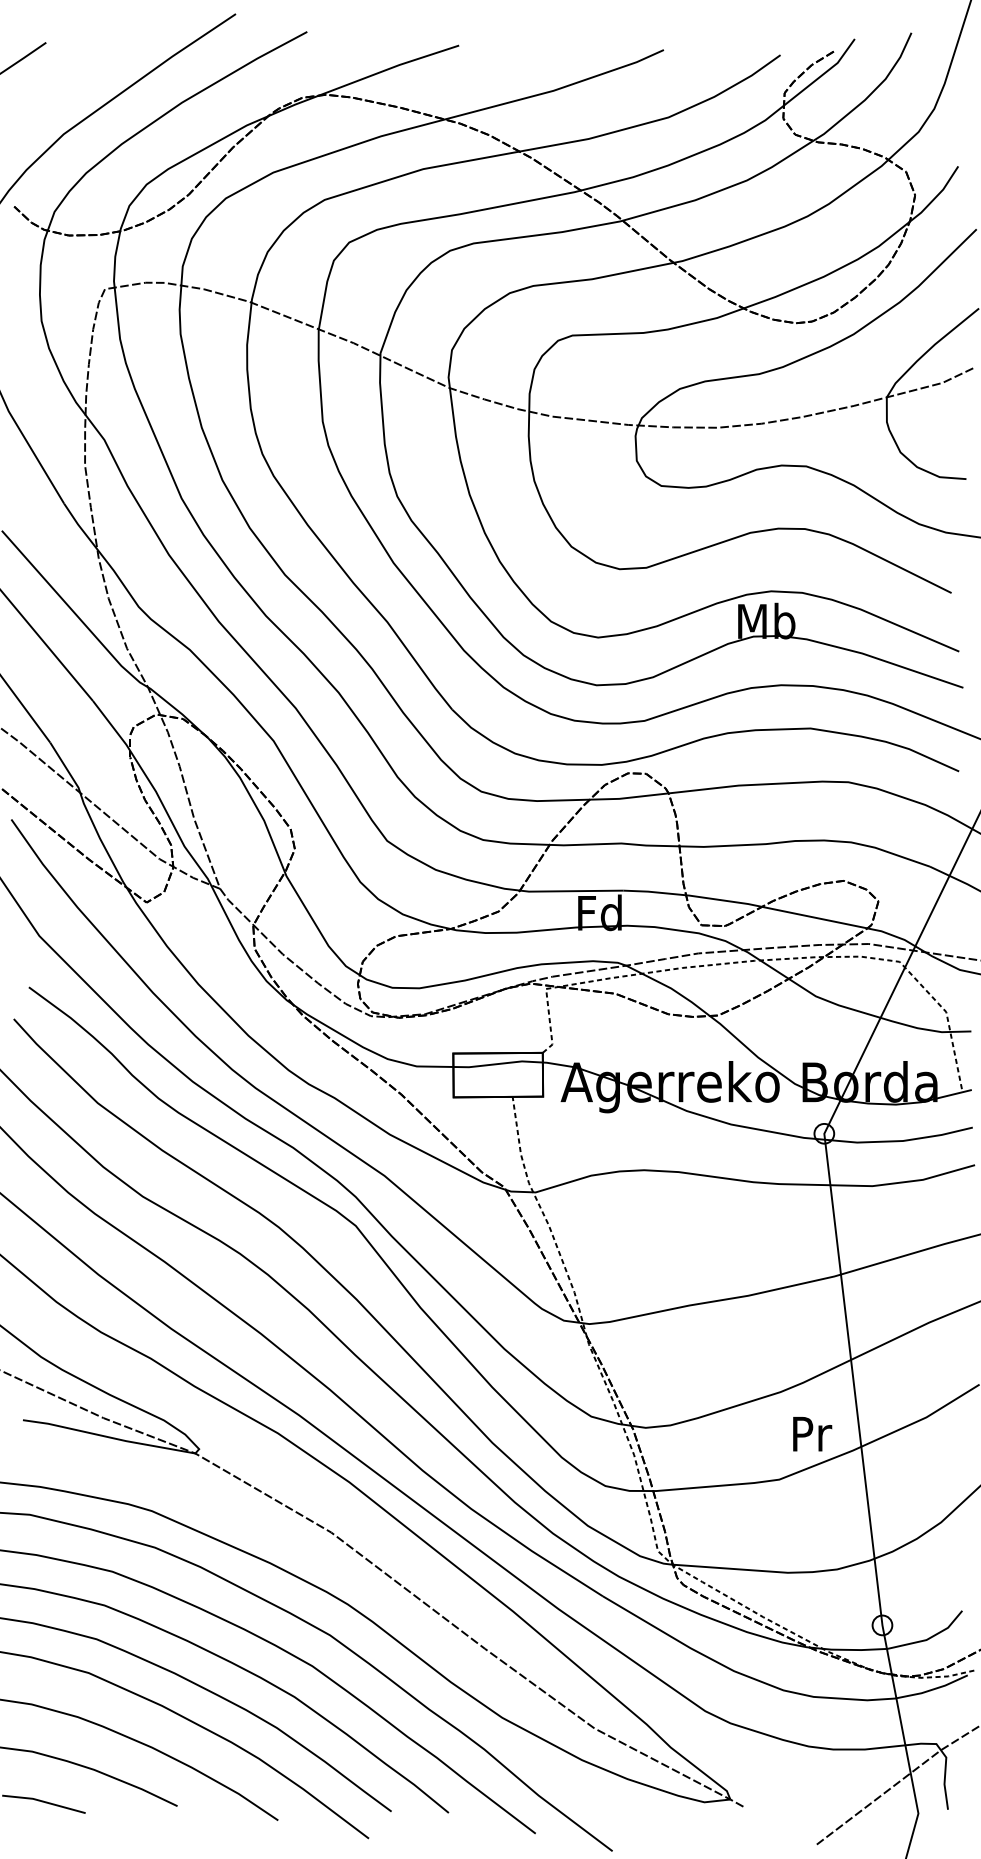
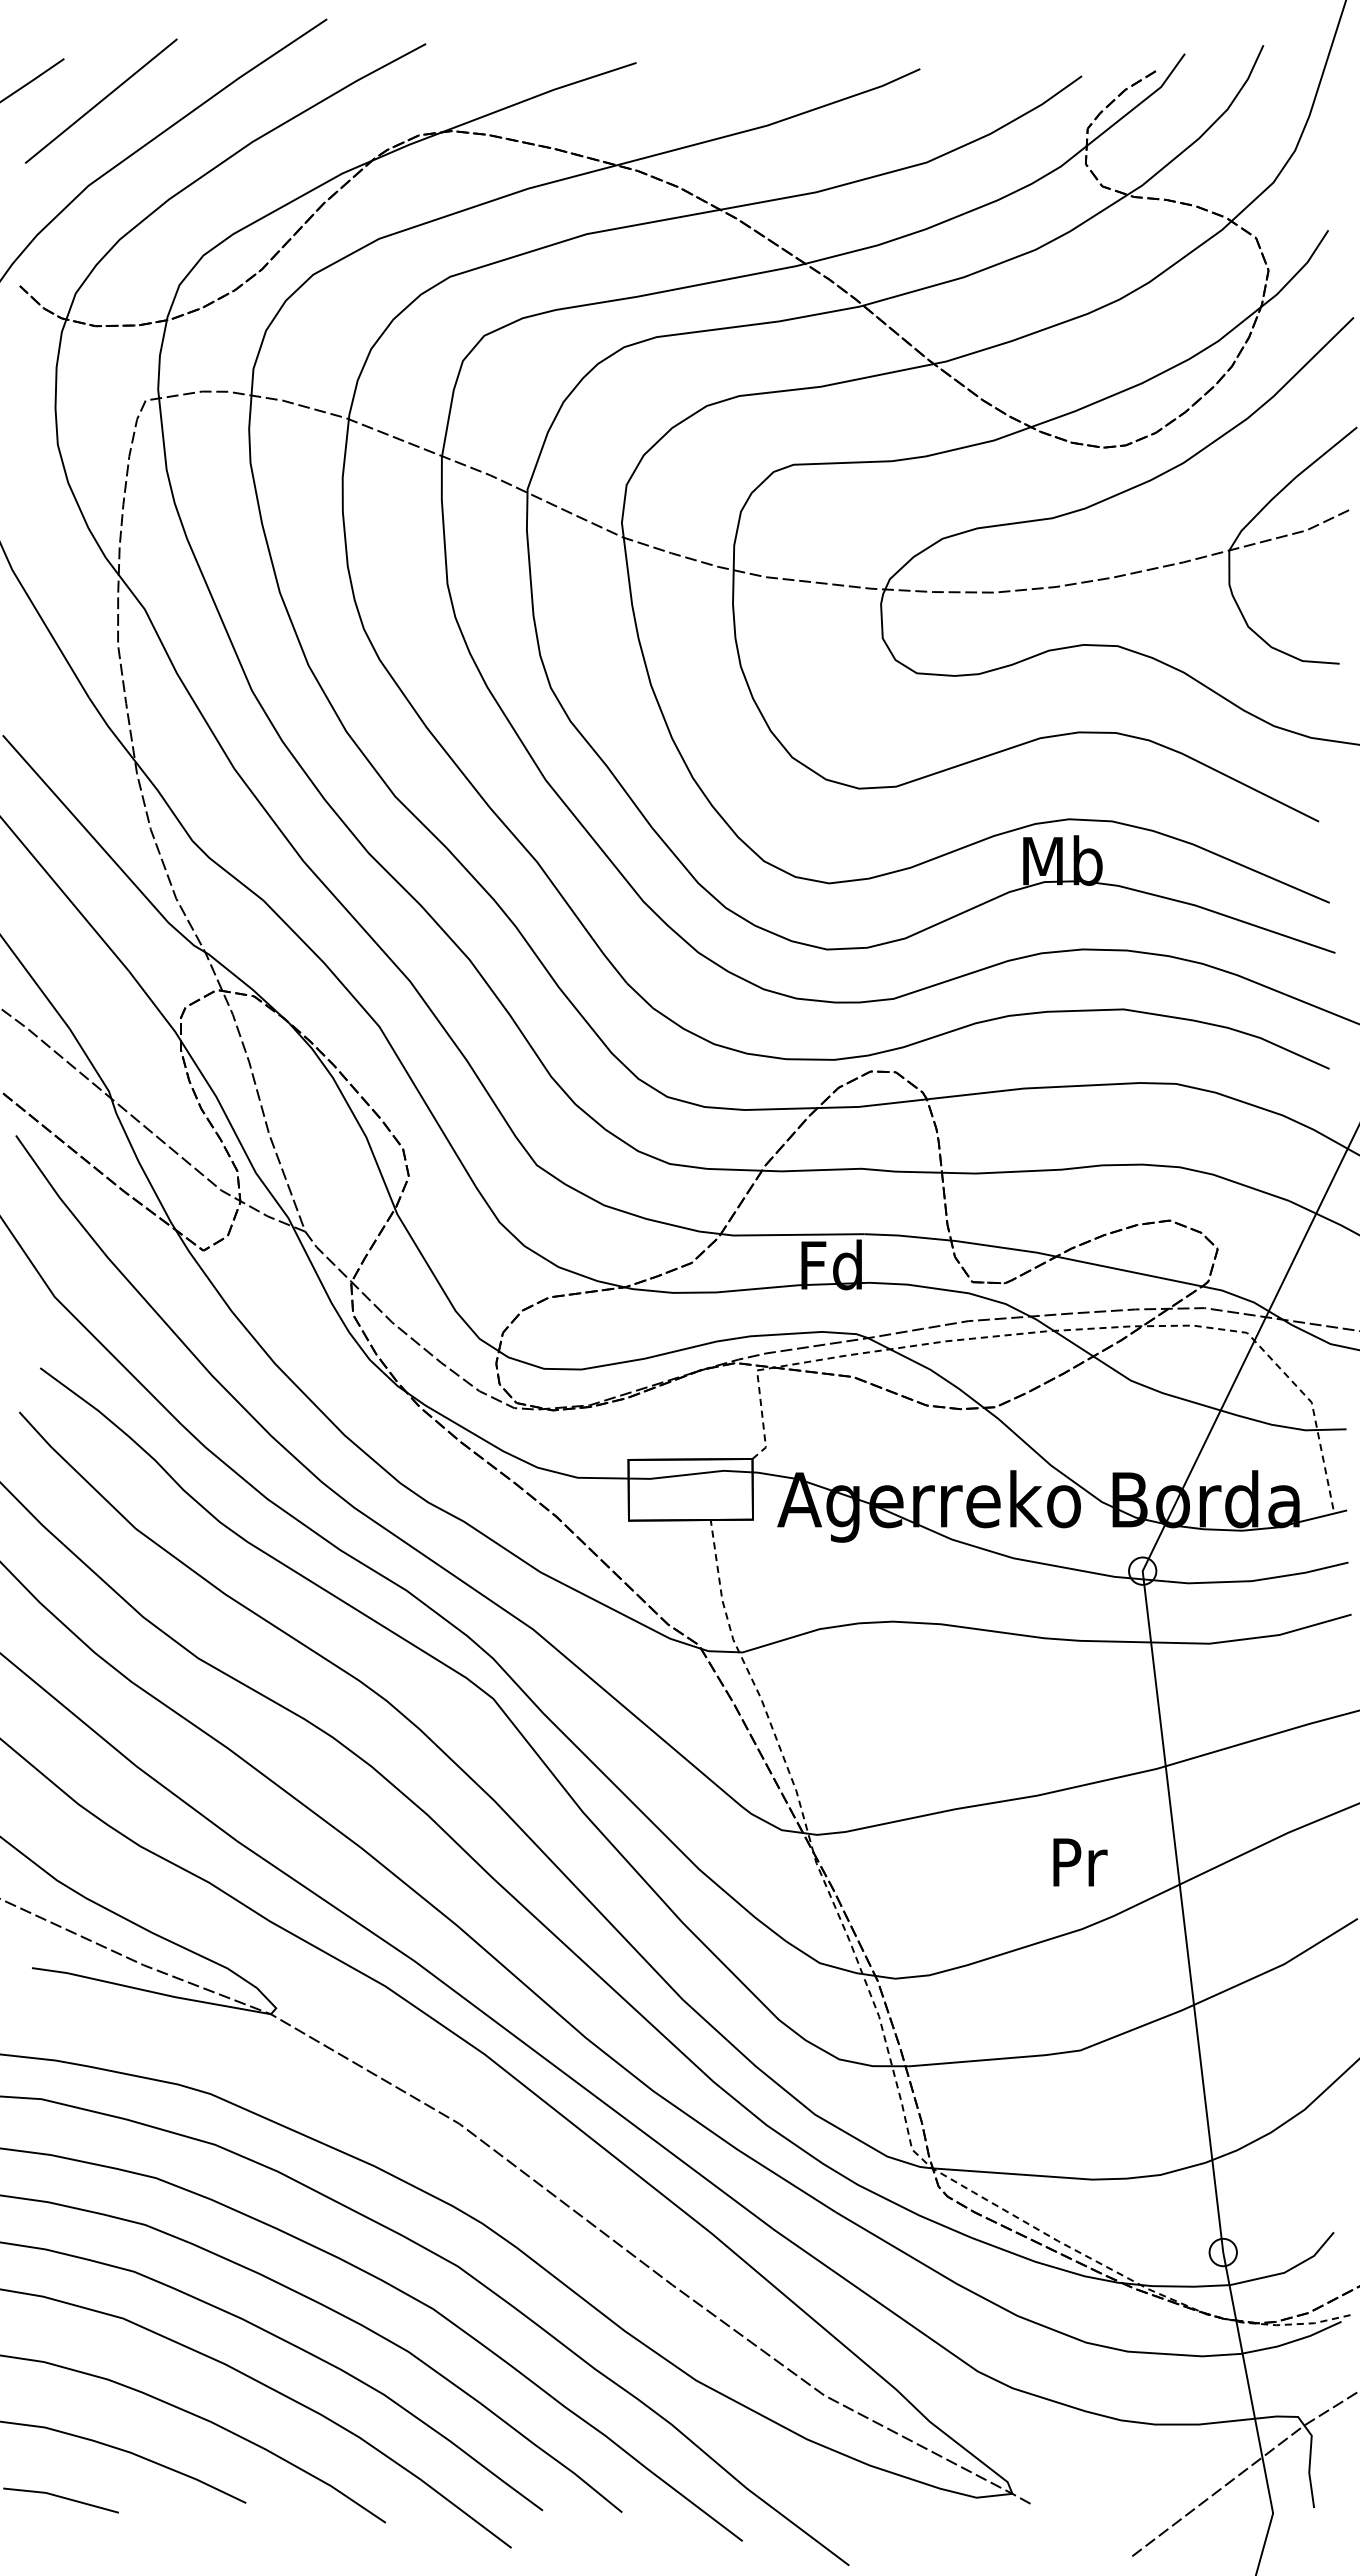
line: (72, 72) -> (100, 100), added
text: (812, 1434) -> (1080, 1862), moved

